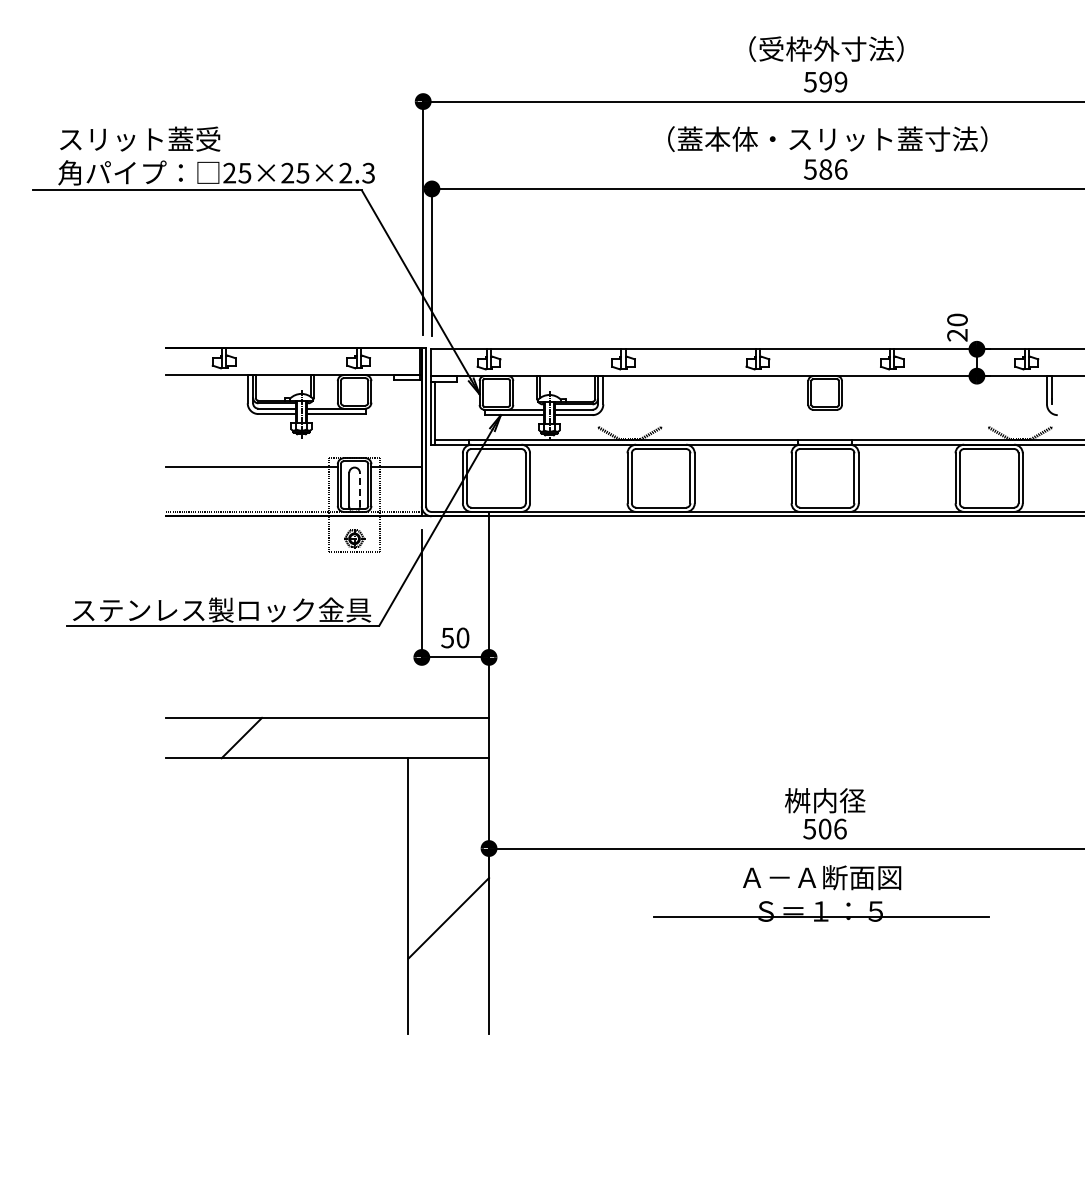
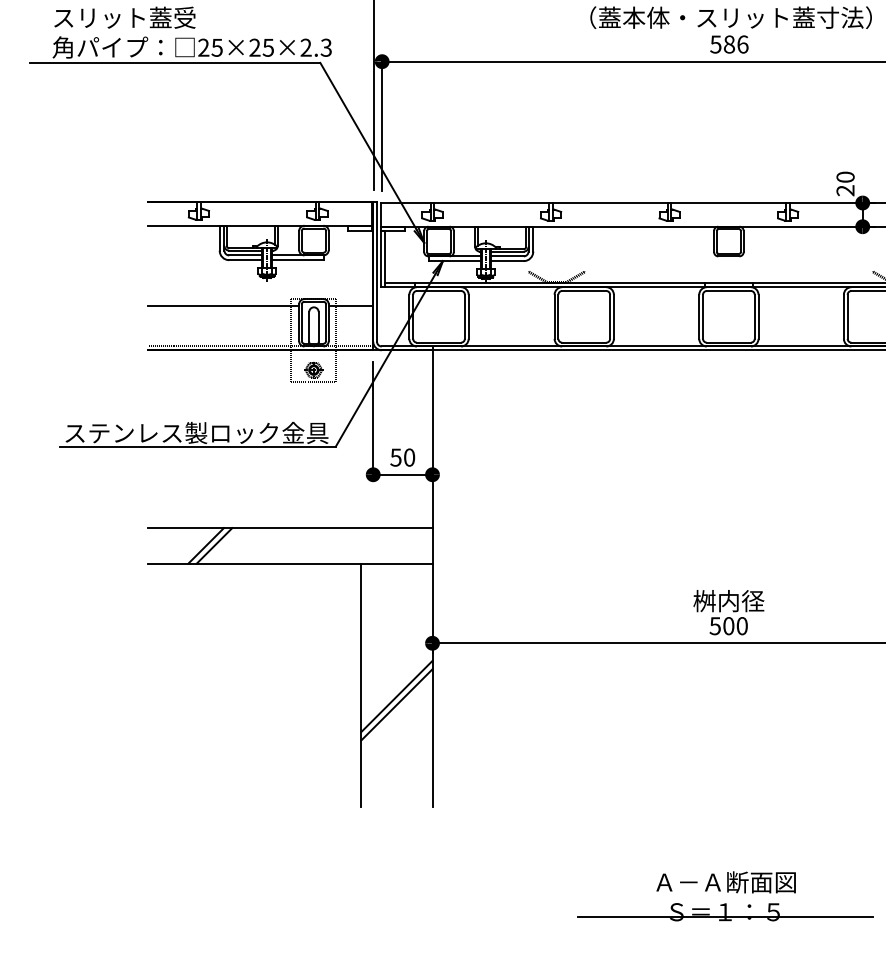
line: (359, 489) -> (318, 326), dashed -> solid
line: (232, 737) -> (206, 545), added
text: (840, 828) -> (742, 625), 506 -> 500
part: (821, 893) -> (725, 896), moved
line: (448, 908) -> (396, 696), added

